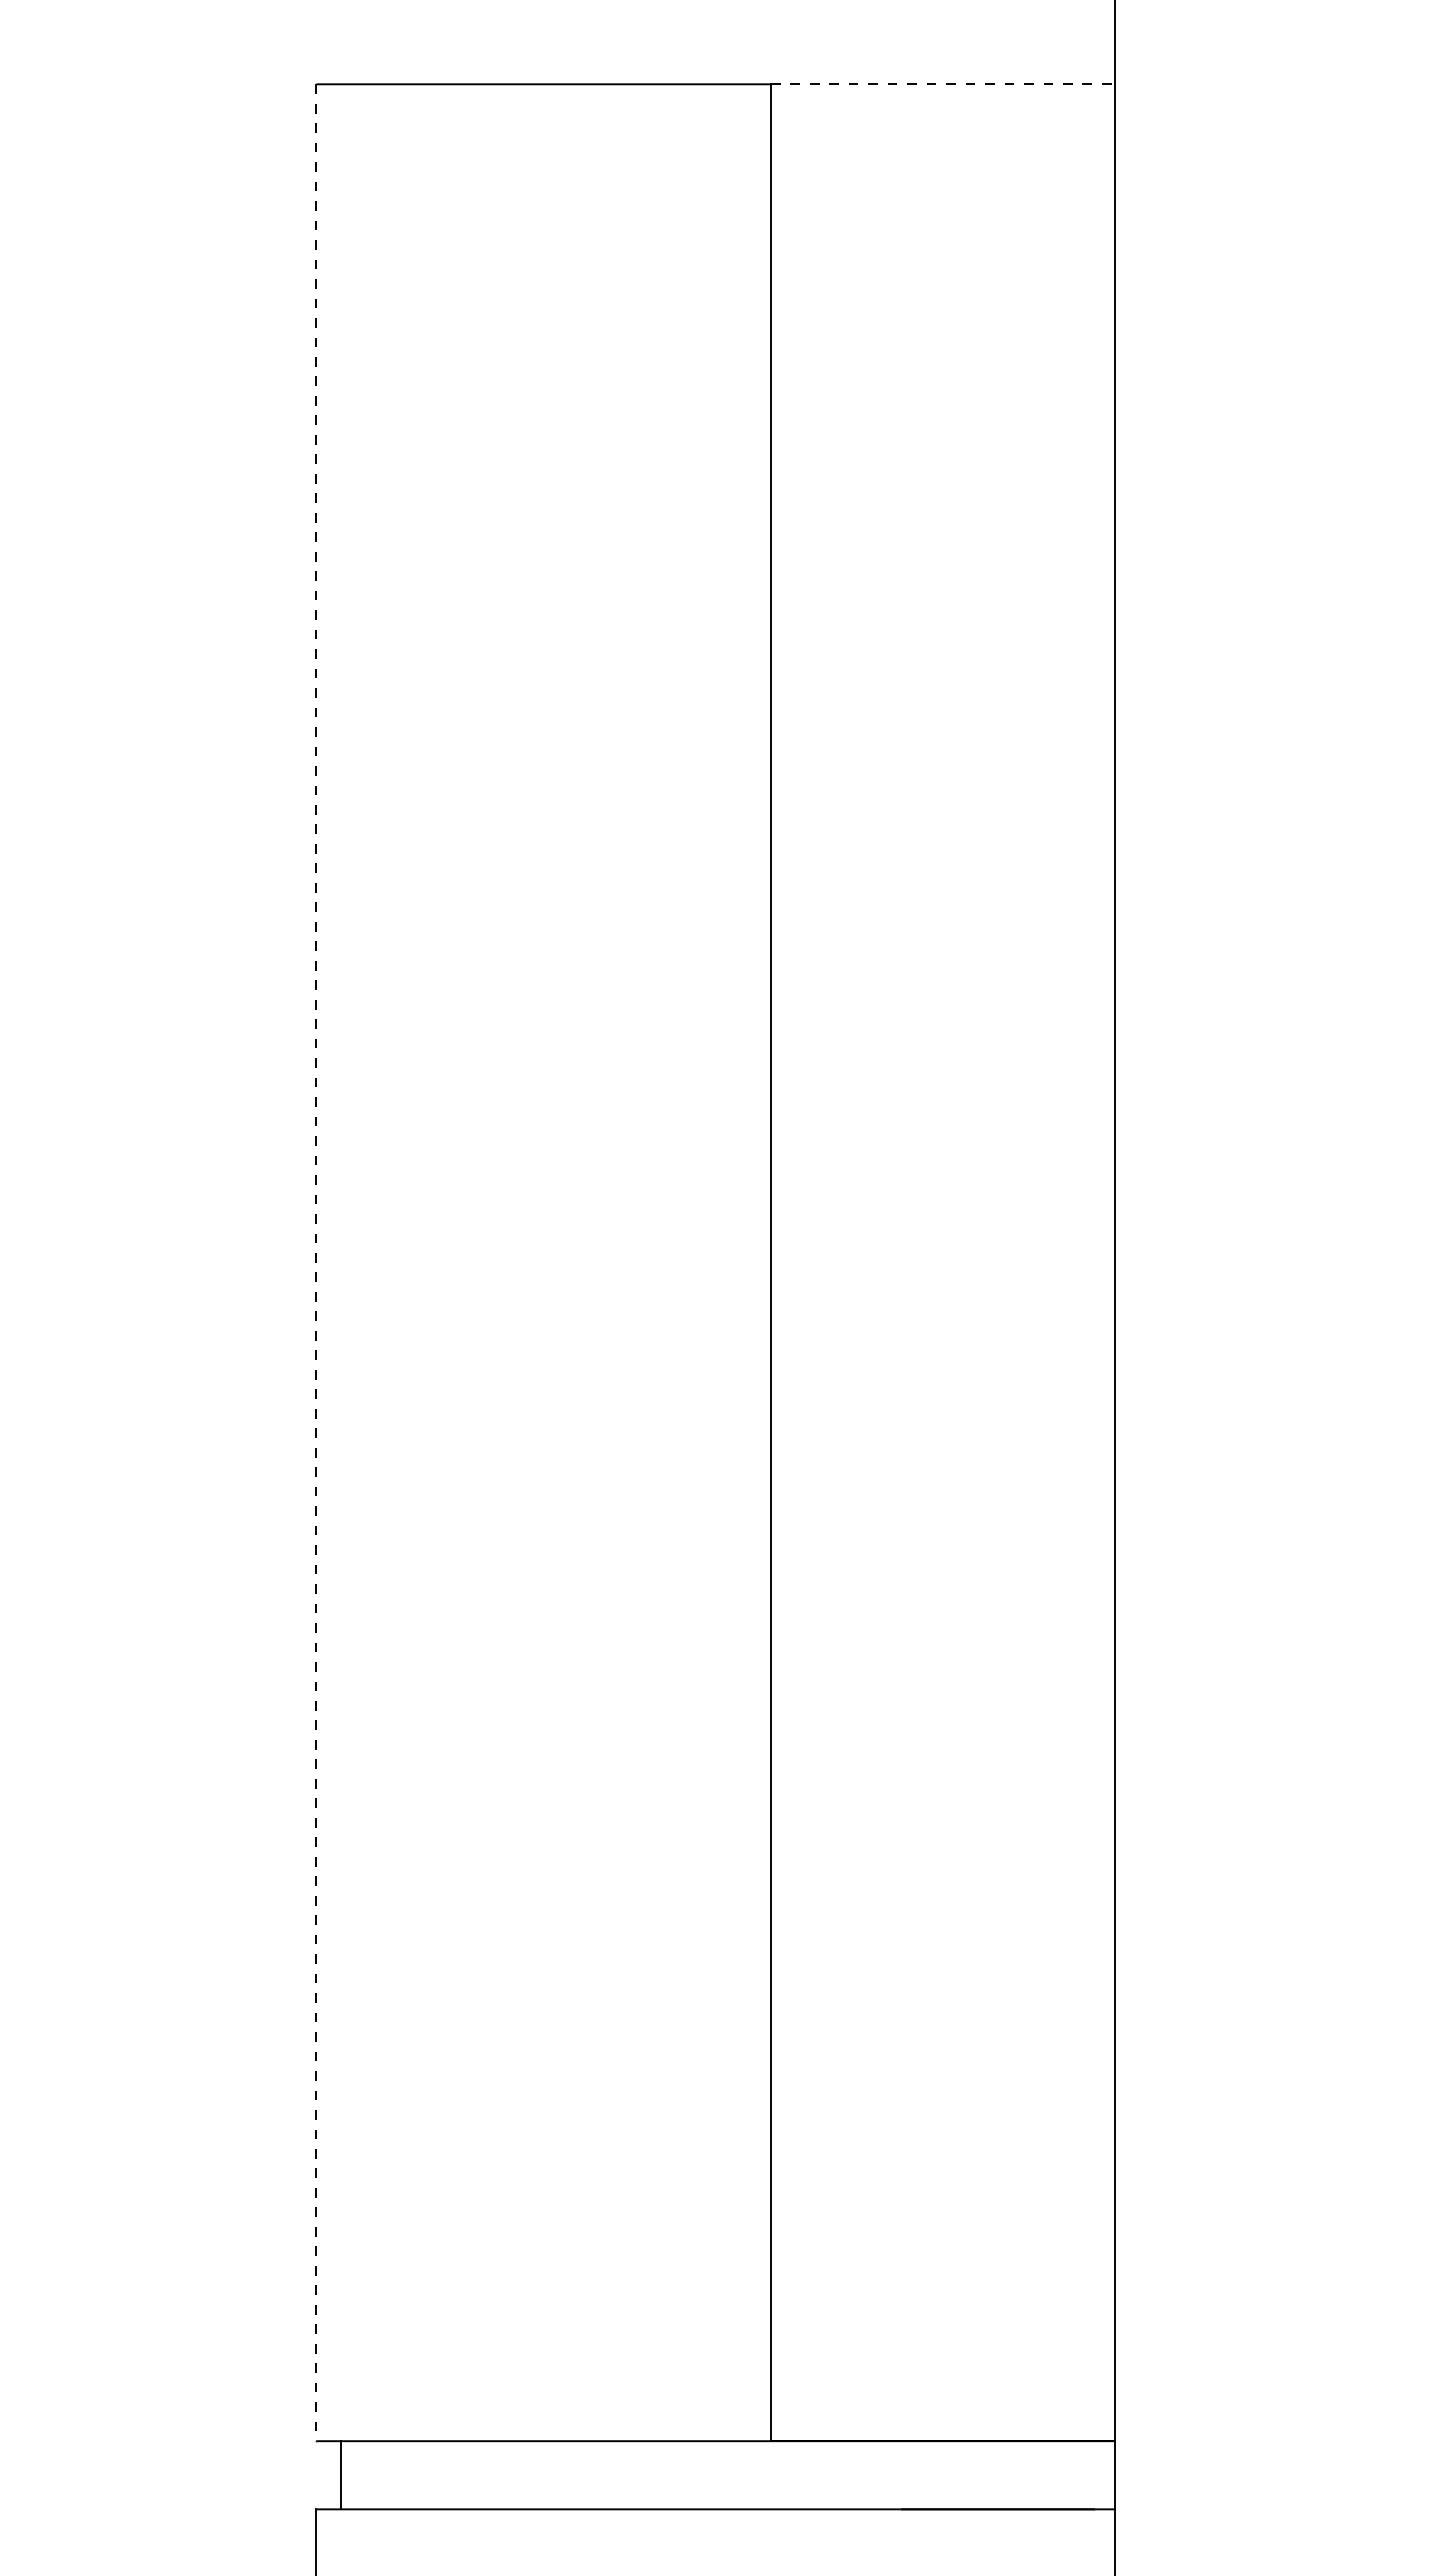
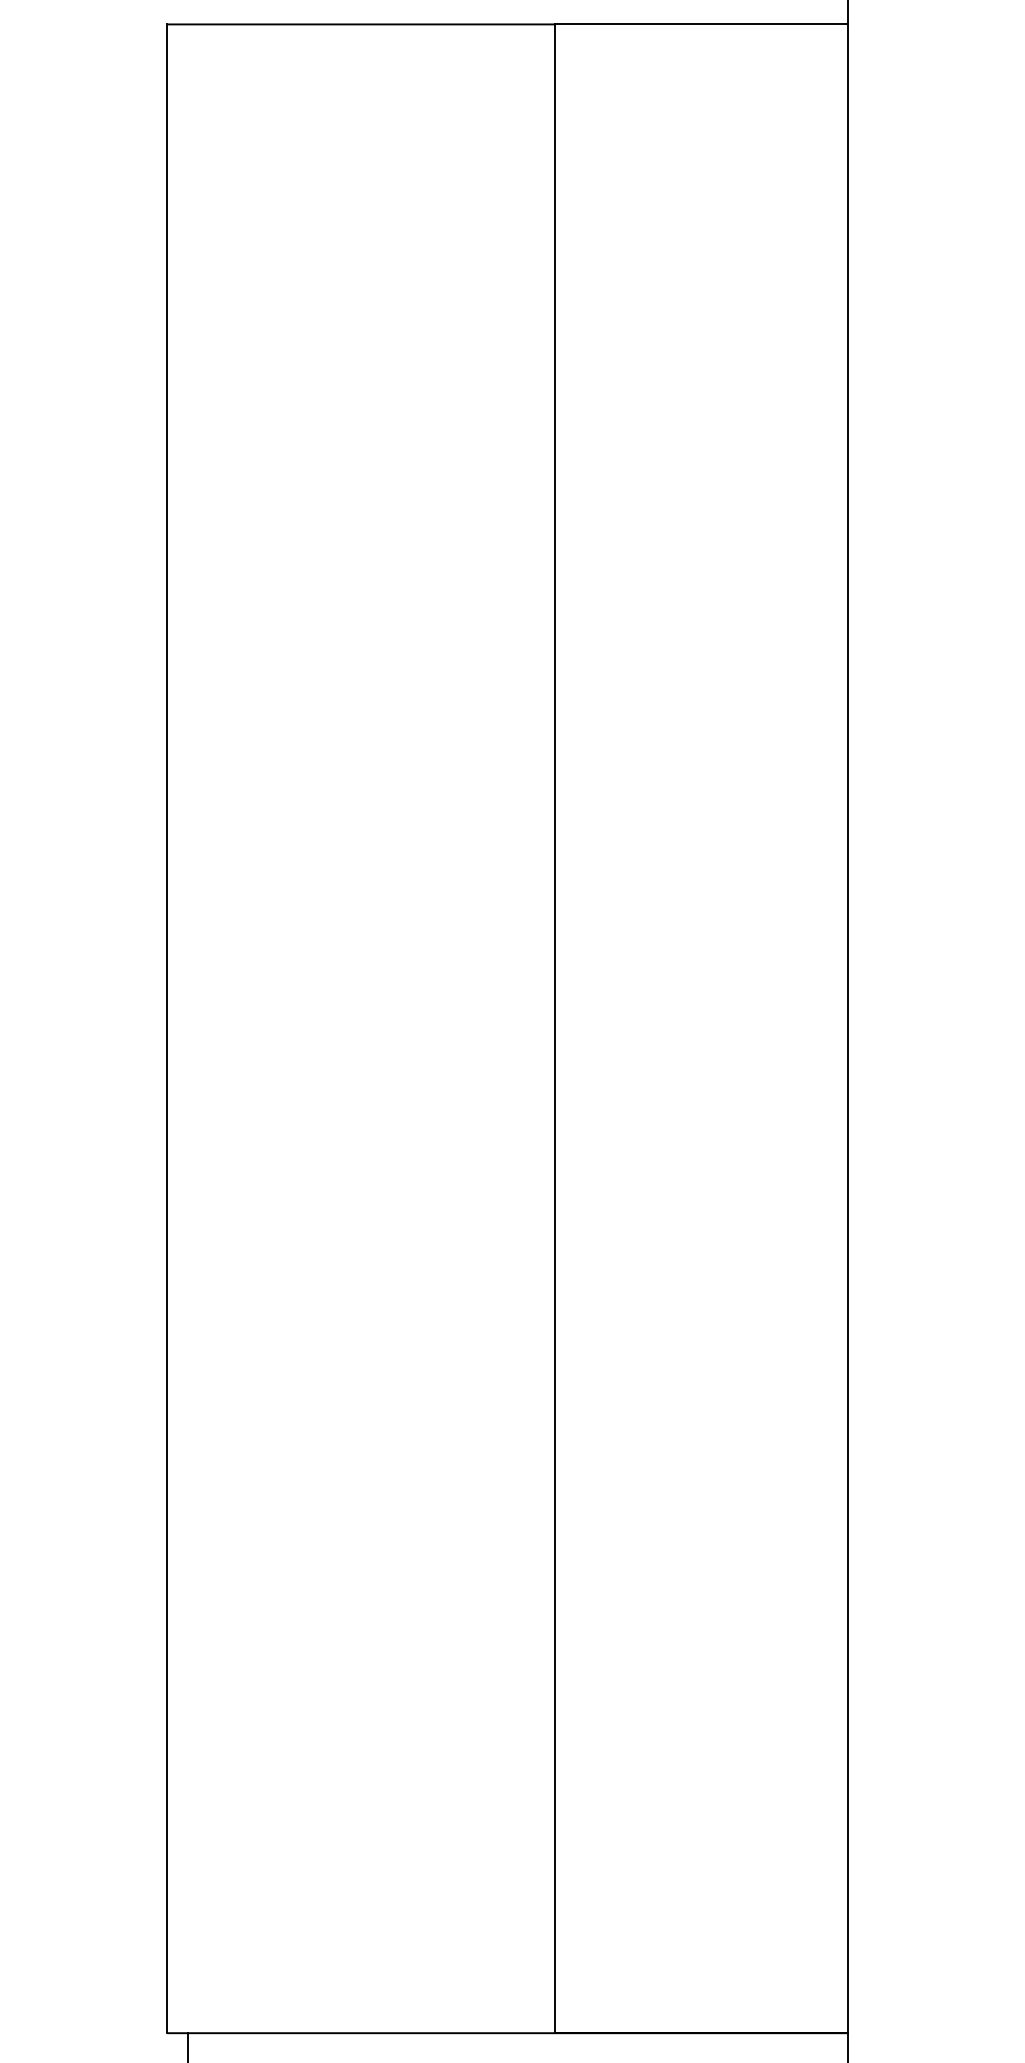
line: (942, 84) -> (700, 24), dashed -> solid
line: (316, 1263) -> (167, 1029), dashed -> solid

